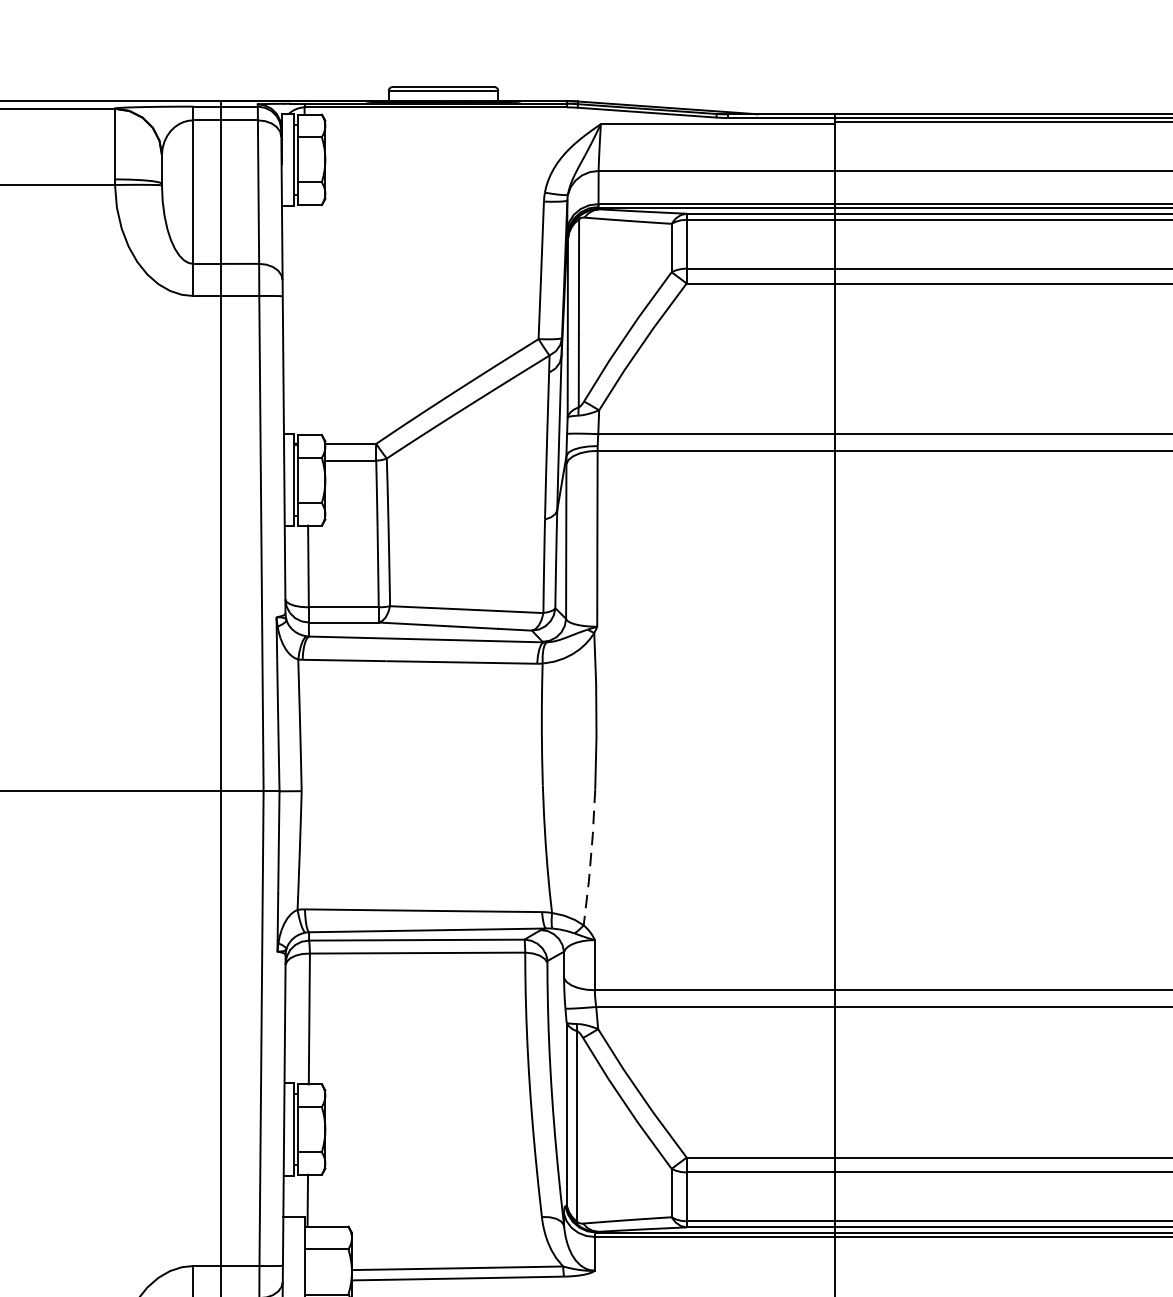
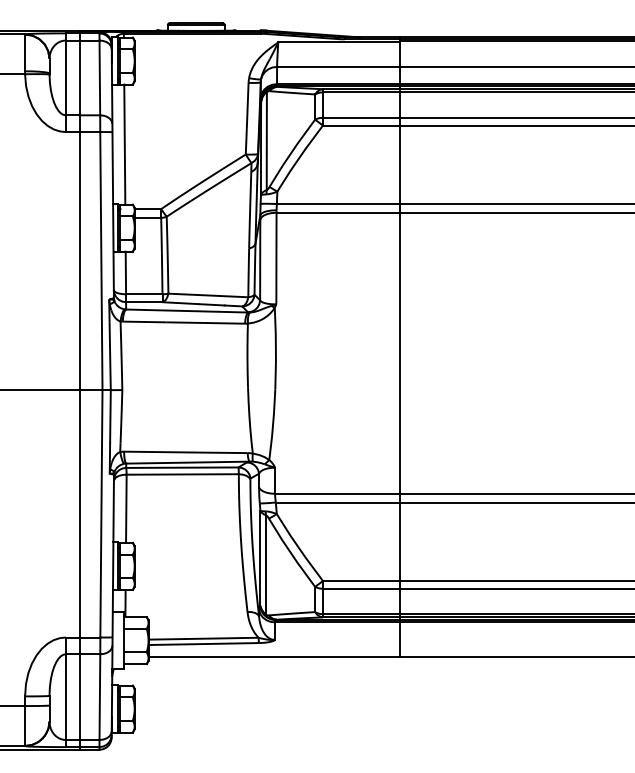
line: (305, 319) -> (124, 144), added
line: (591, 859) -> (273, 425), dashed -> solid

